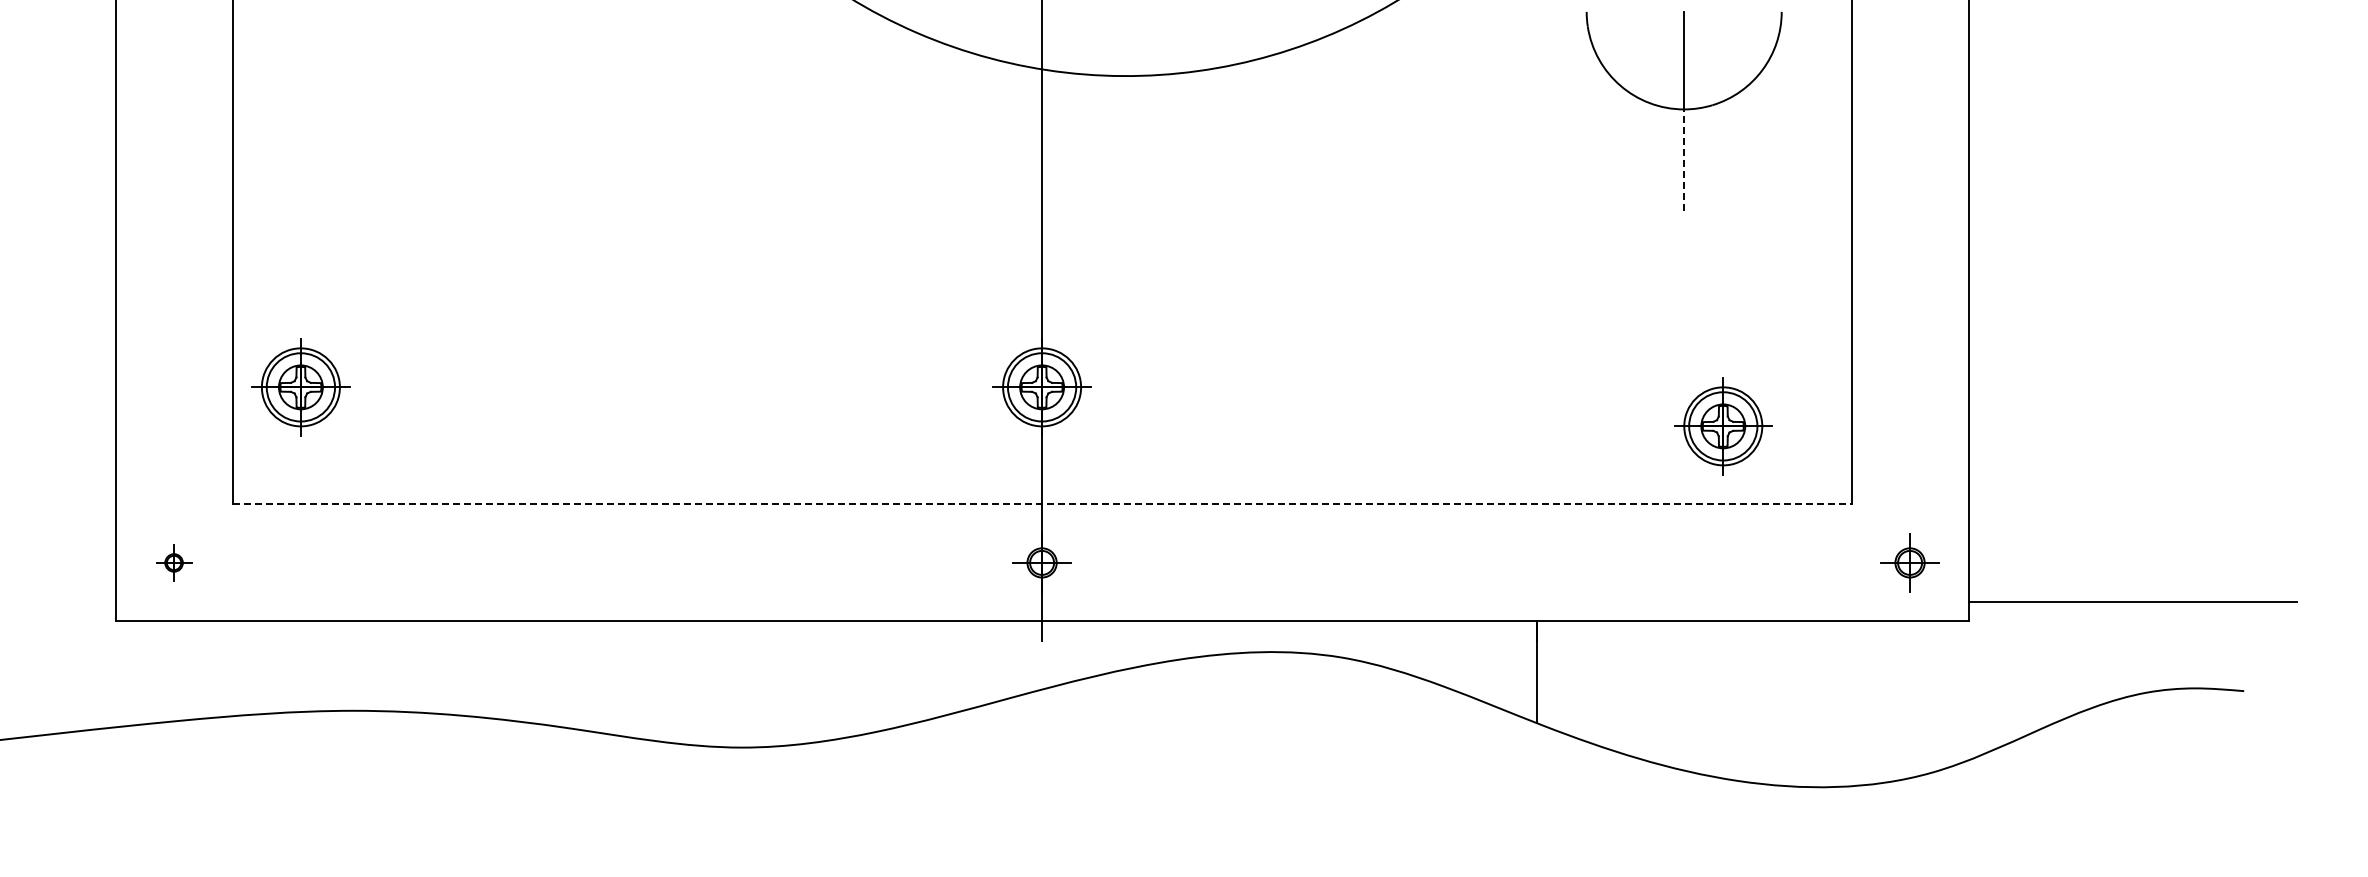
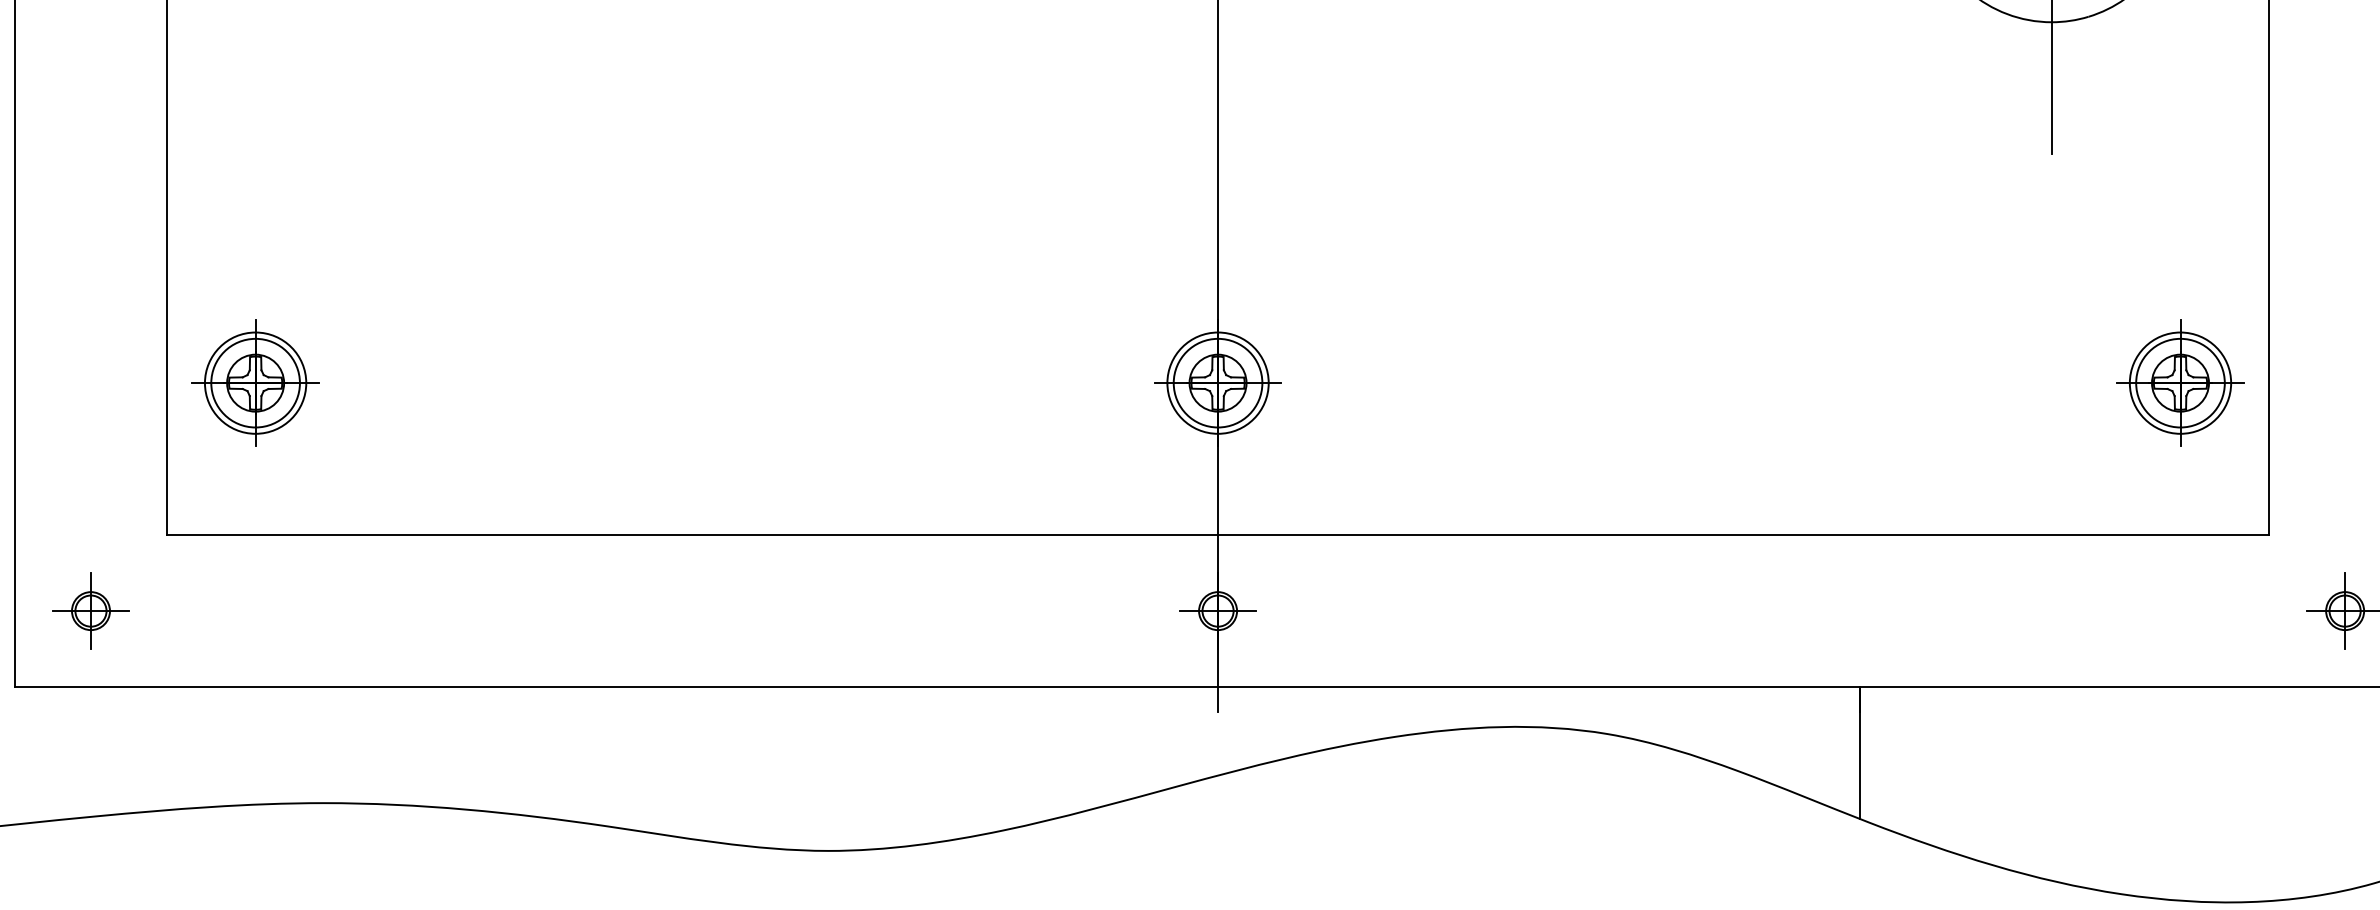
line: (1684, 160) -> (2052, 88), dashed -> solid
part: (1723, 426) -> (2180, 383), moved
line: (1042, 504) -> (1218, 535), dashed -> solid
part: (173, 562) -> (90, 610), size x1.67

